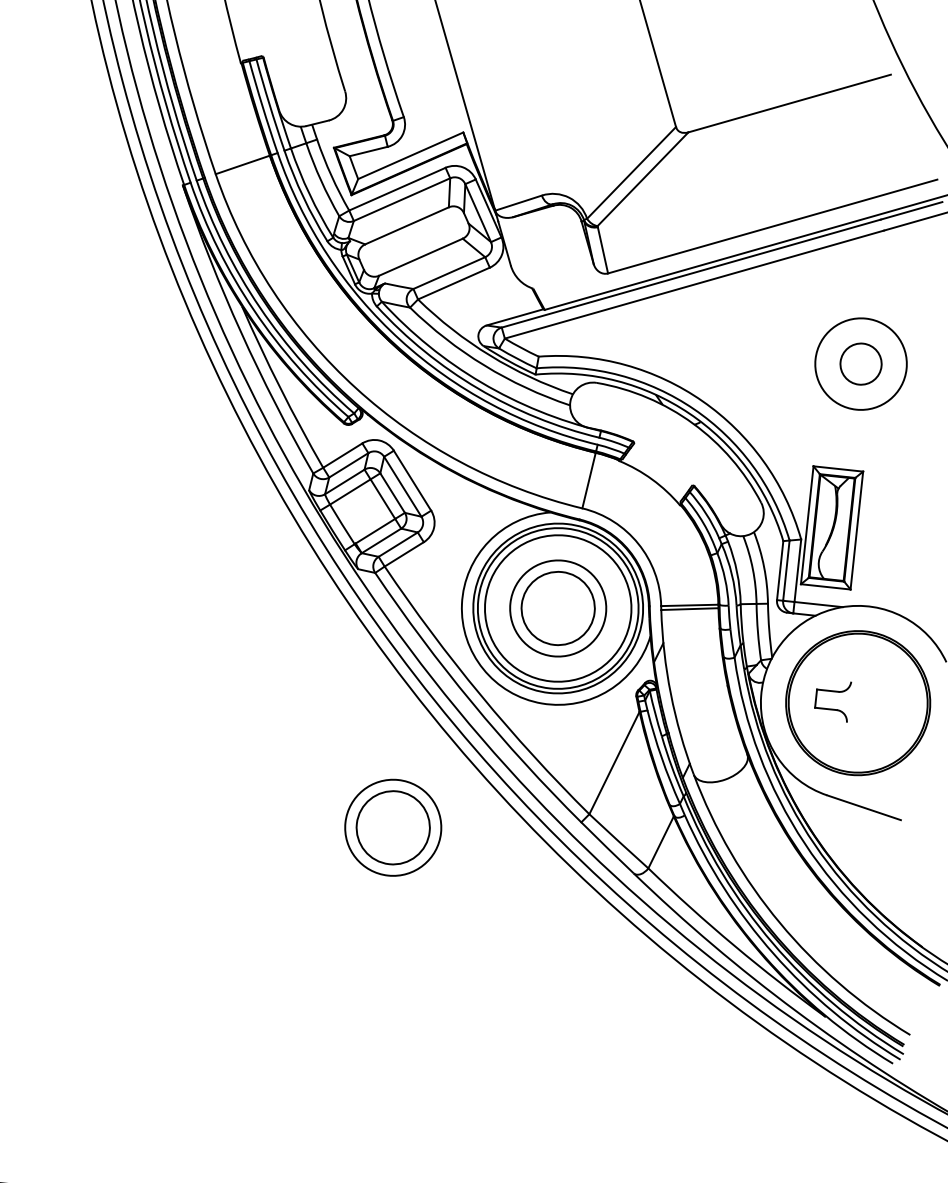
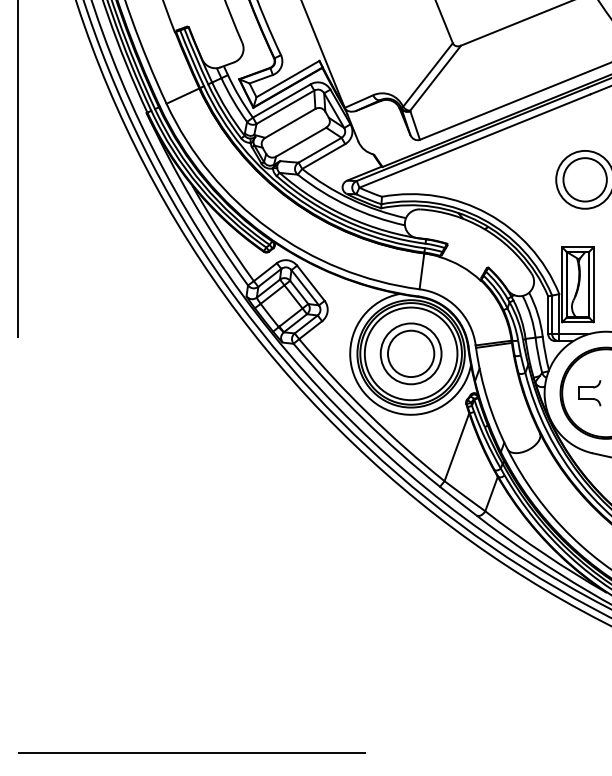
circle: (860, 363) -> (584, 179), size x1.67
part: (392, 827) -> (321, 502), removed

